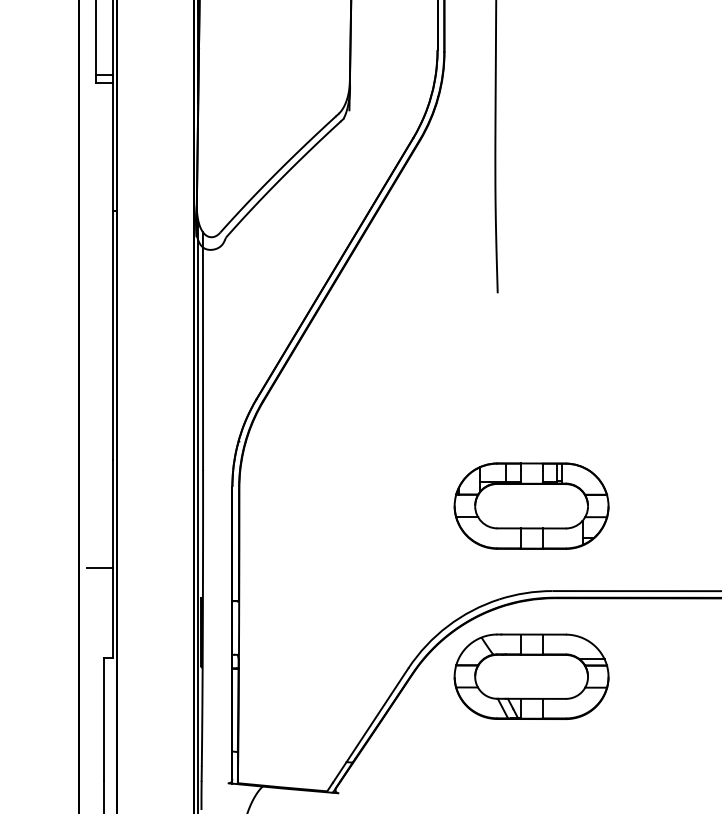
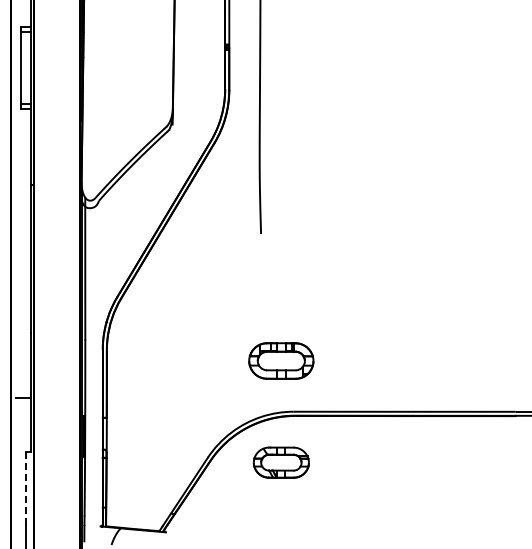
part: (531, 505) -> (281, 360), size x0.7
part: (531, 676) -> (281, 462), size x0.6
line: (104, 719) -> (26, 488), solid -> dashed

